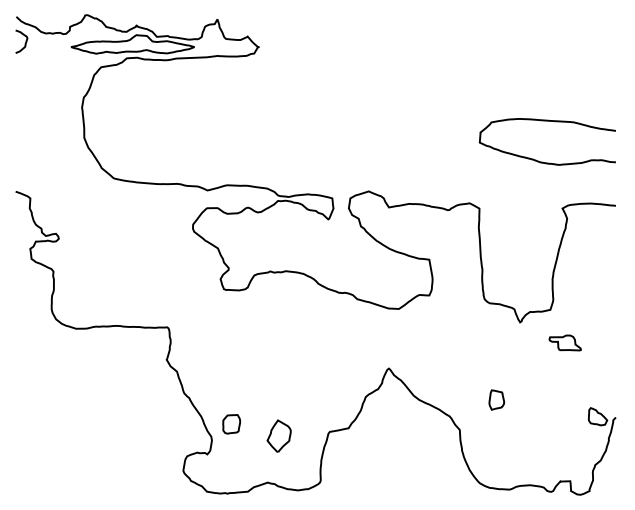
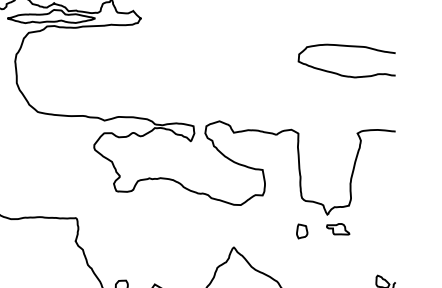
curve: (546, 121) -> (346, 46), moved
part: (564, 342) -> (337, 228), moved
part: (496, 399) -> (302, 231), moved

